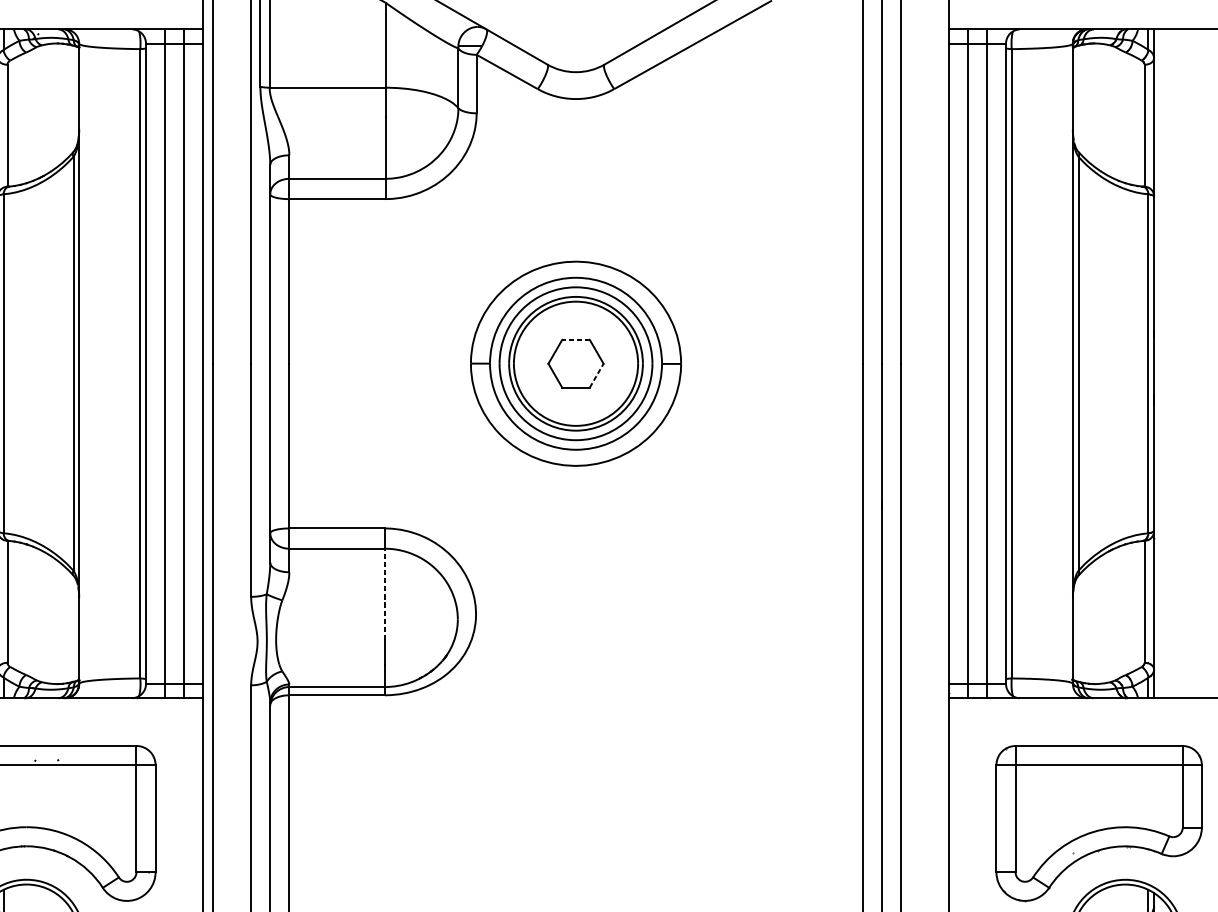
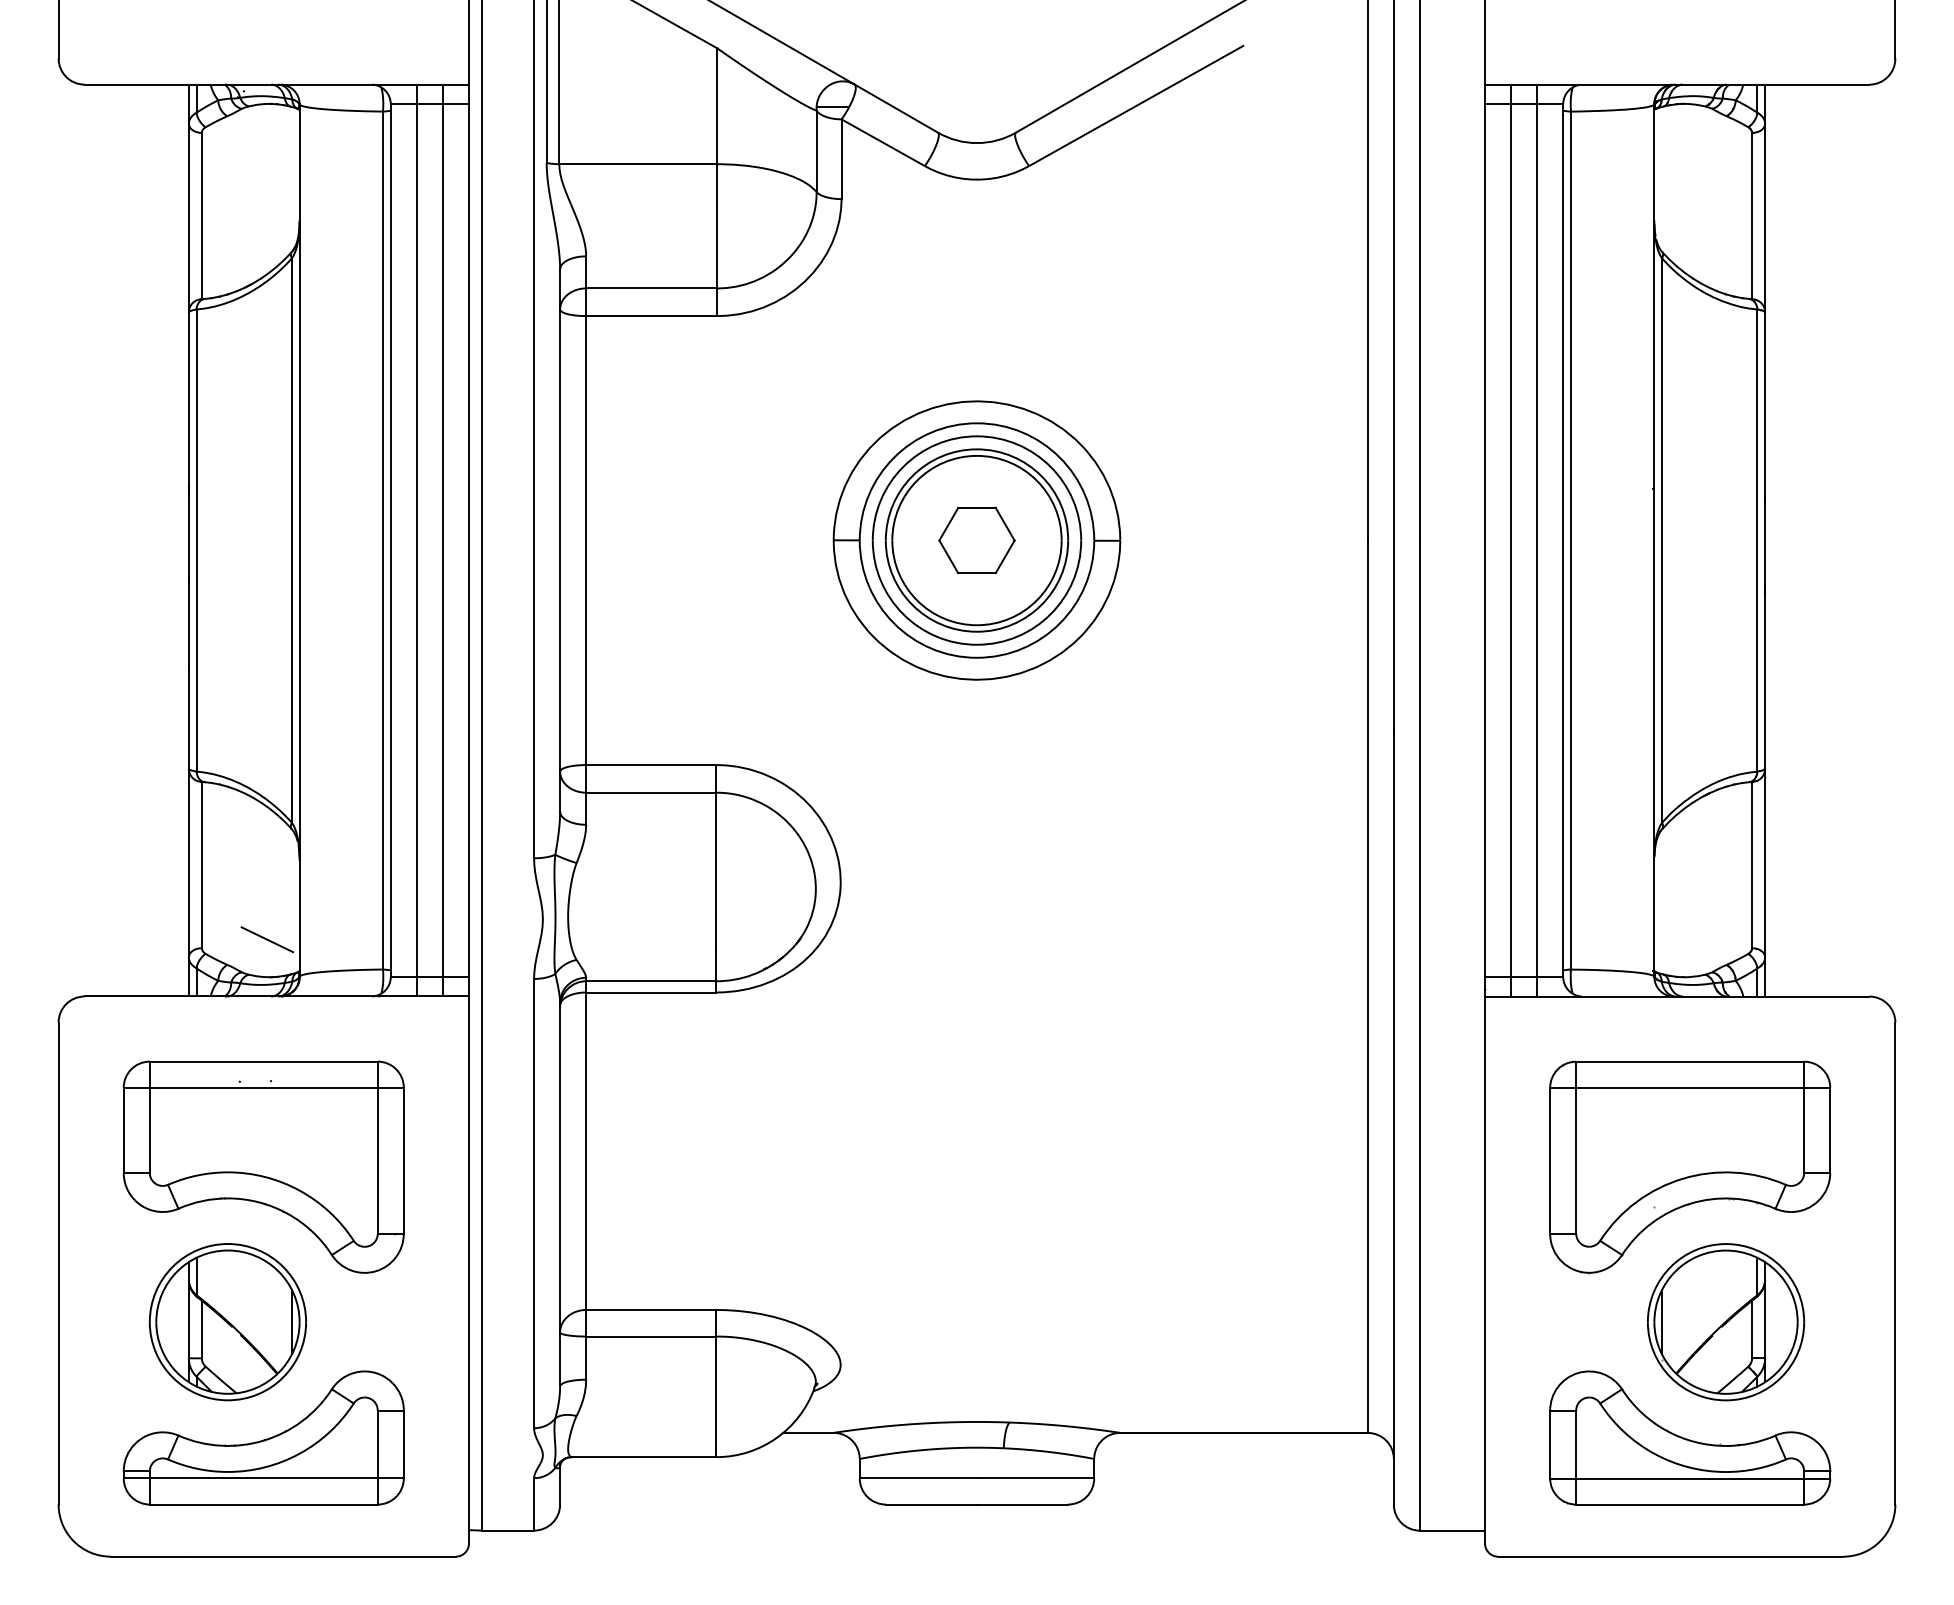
line: (576, 340) -> (977, 508), dashed -> solid
line: (596, 375) -> (1005, 556), dashed -> solid
line: (384, 594) -> (716, 854), dashed -> solid
line: (55, 656) -> (267, 939), added

